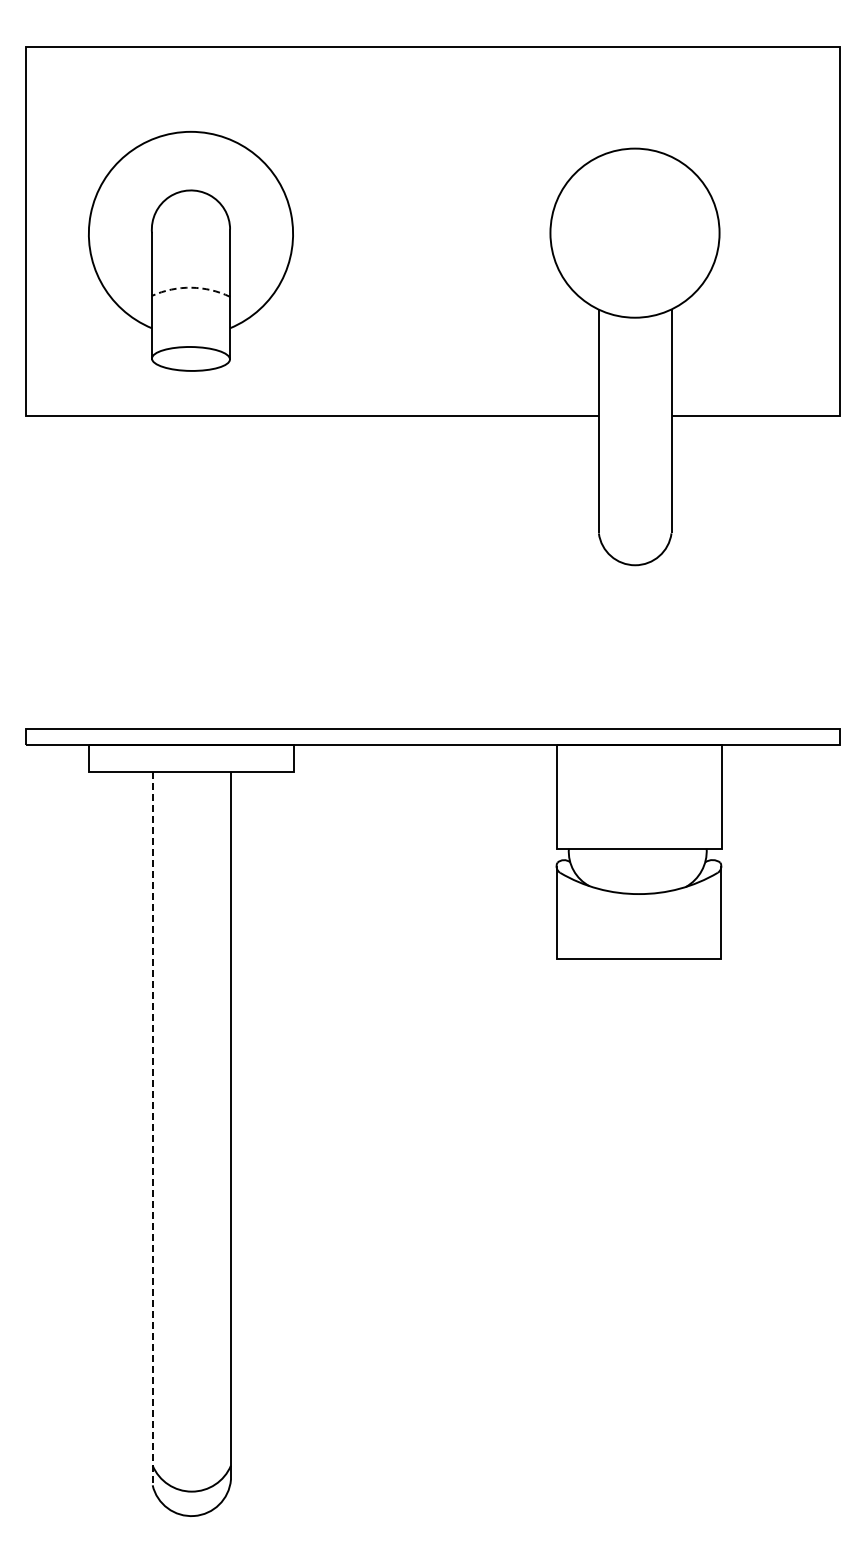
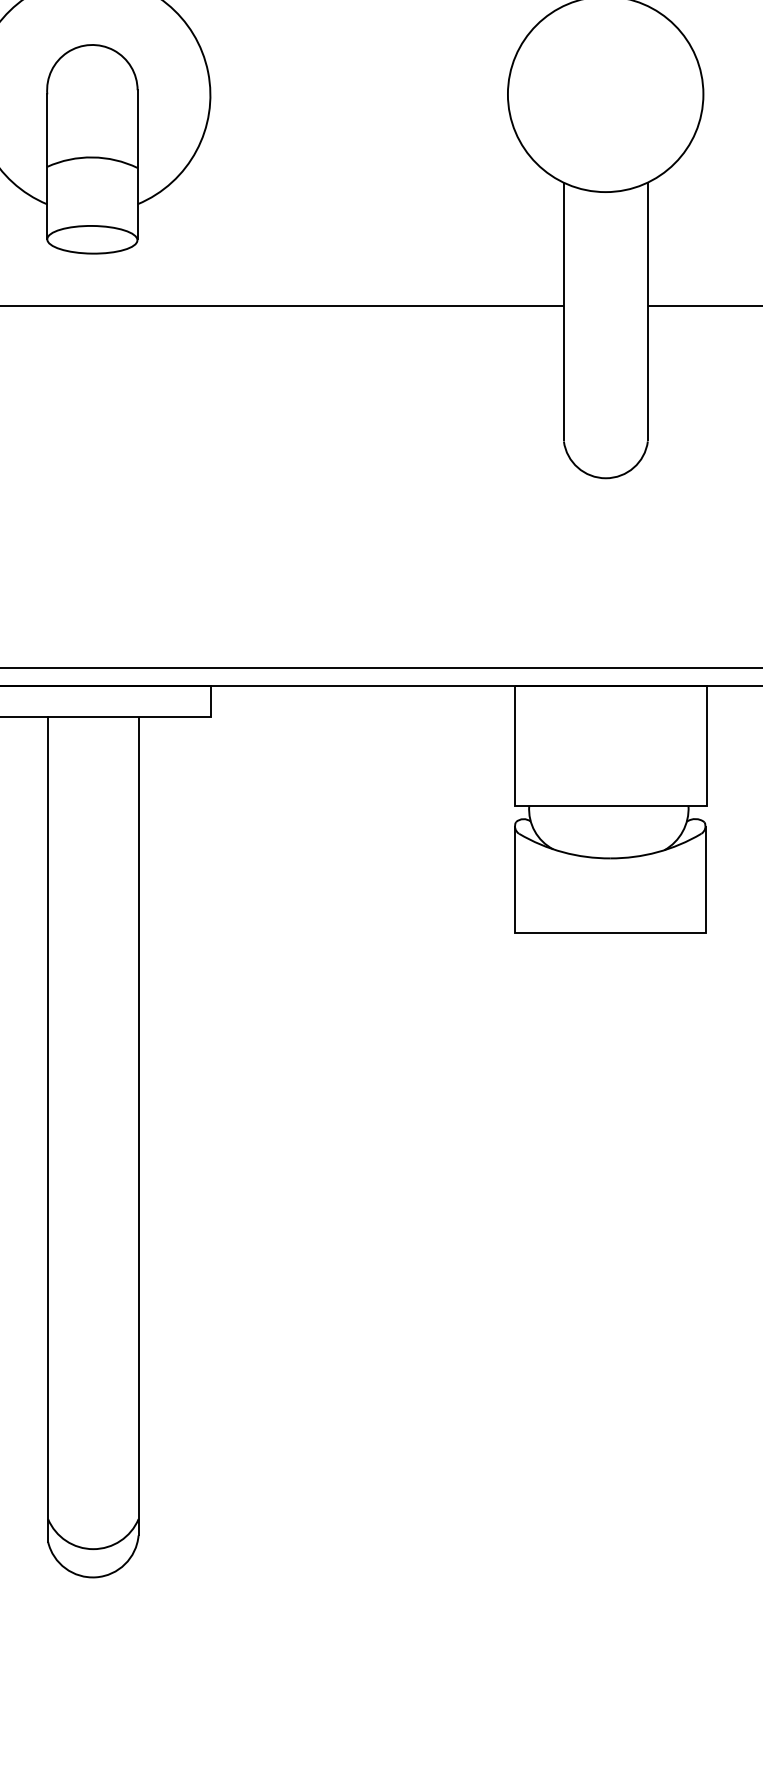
arc: (191, 287) -> (92, 157), dashed -> solid
line: (152, 1128) -> (47, 1129), dashed -> solid

